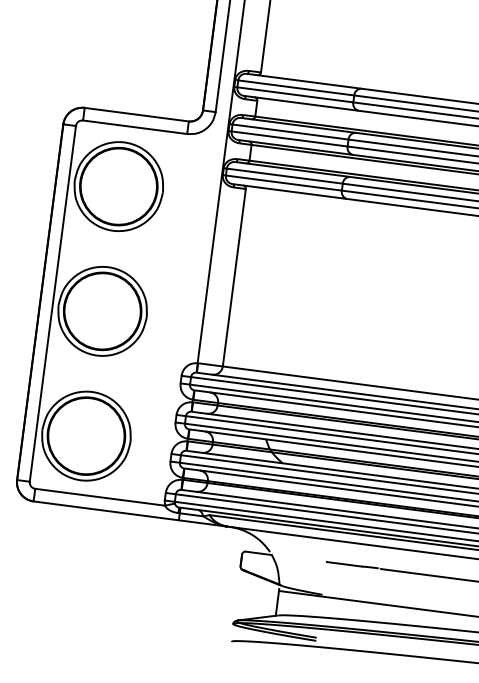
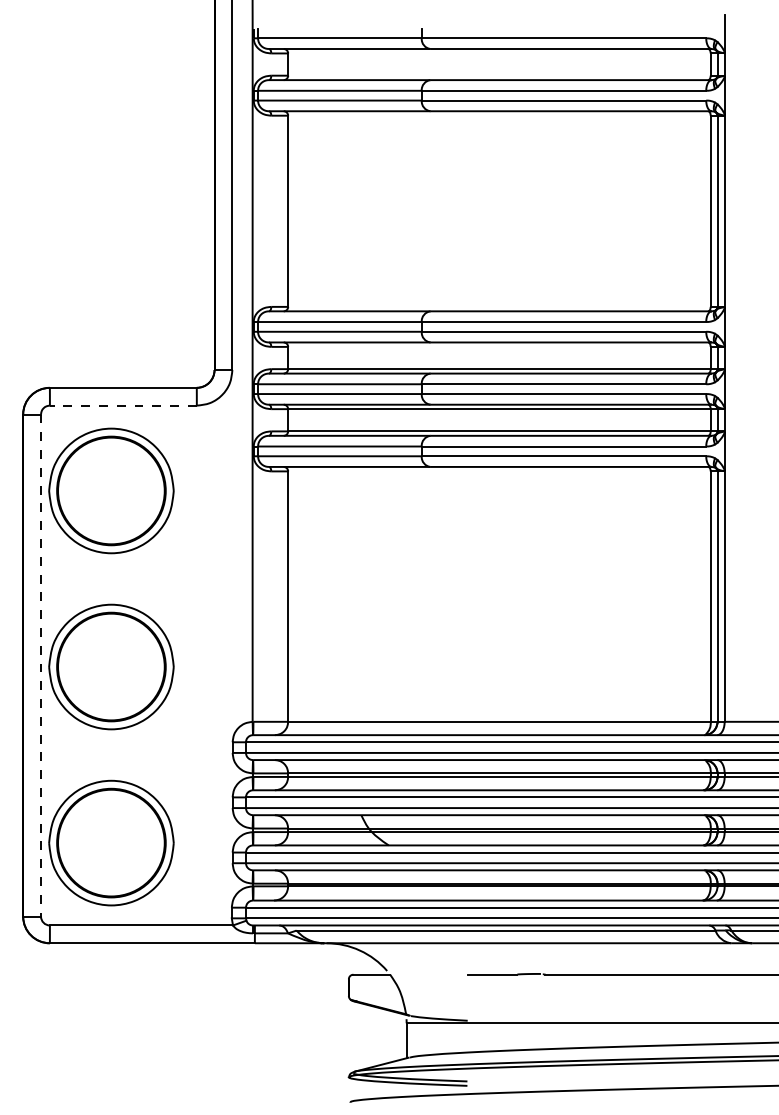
line: (134, 127) -> (122, 405), solid -> dashed
line: (53, 304) -> (41, 666), solid -> dashed

